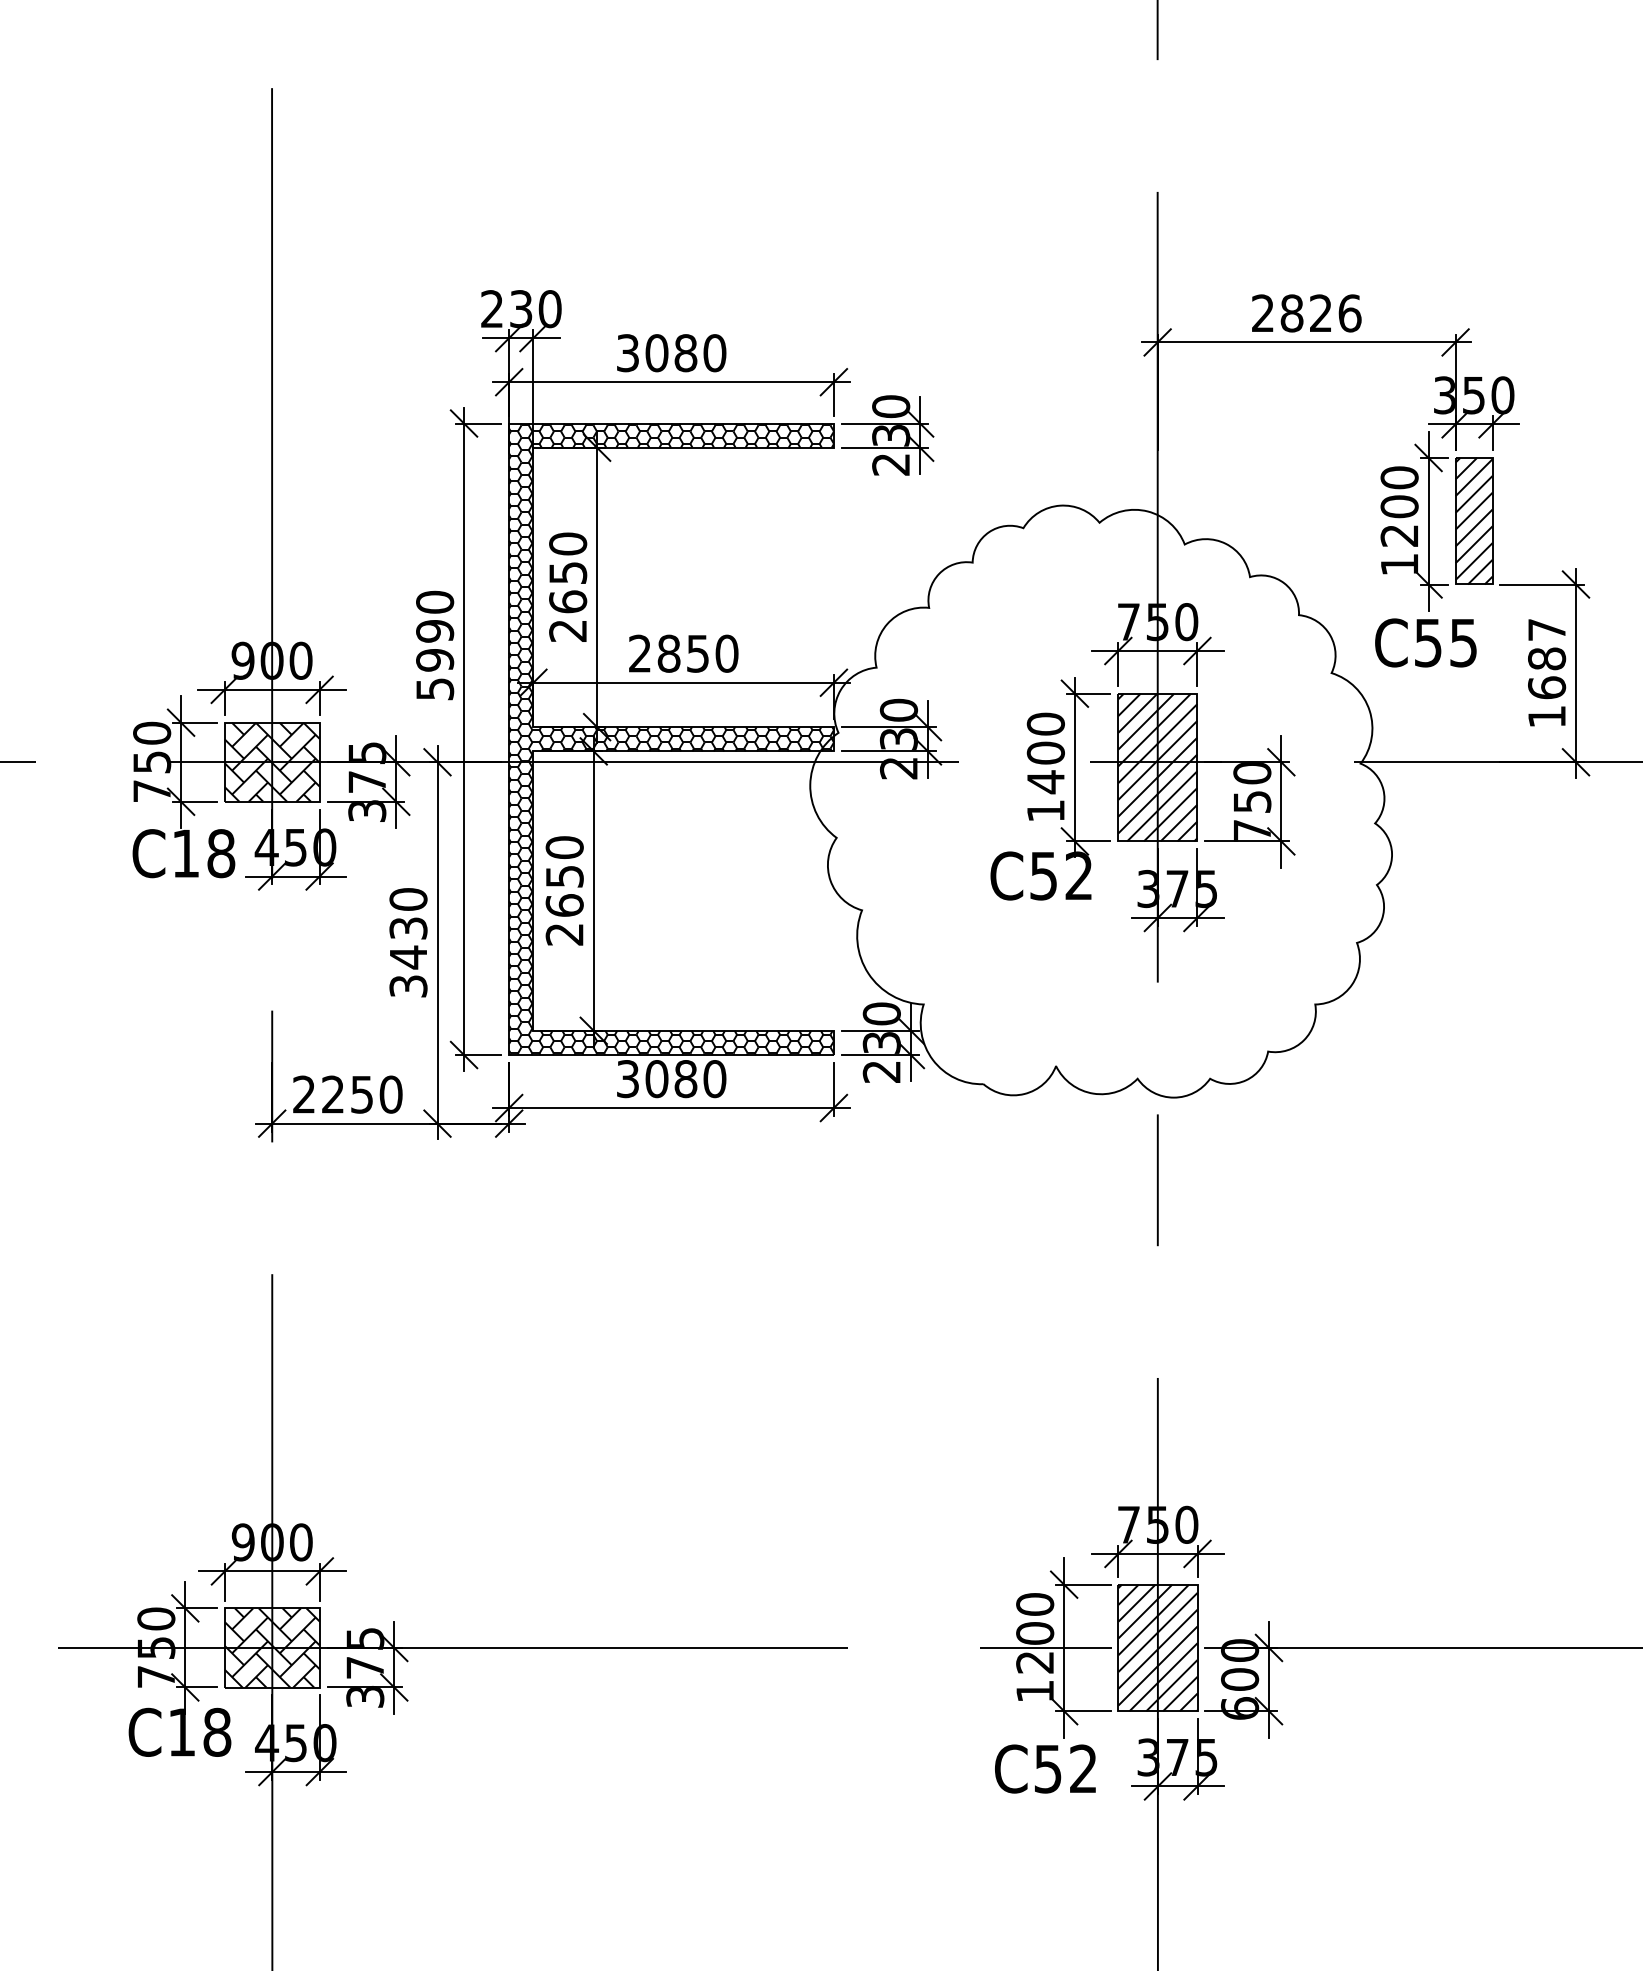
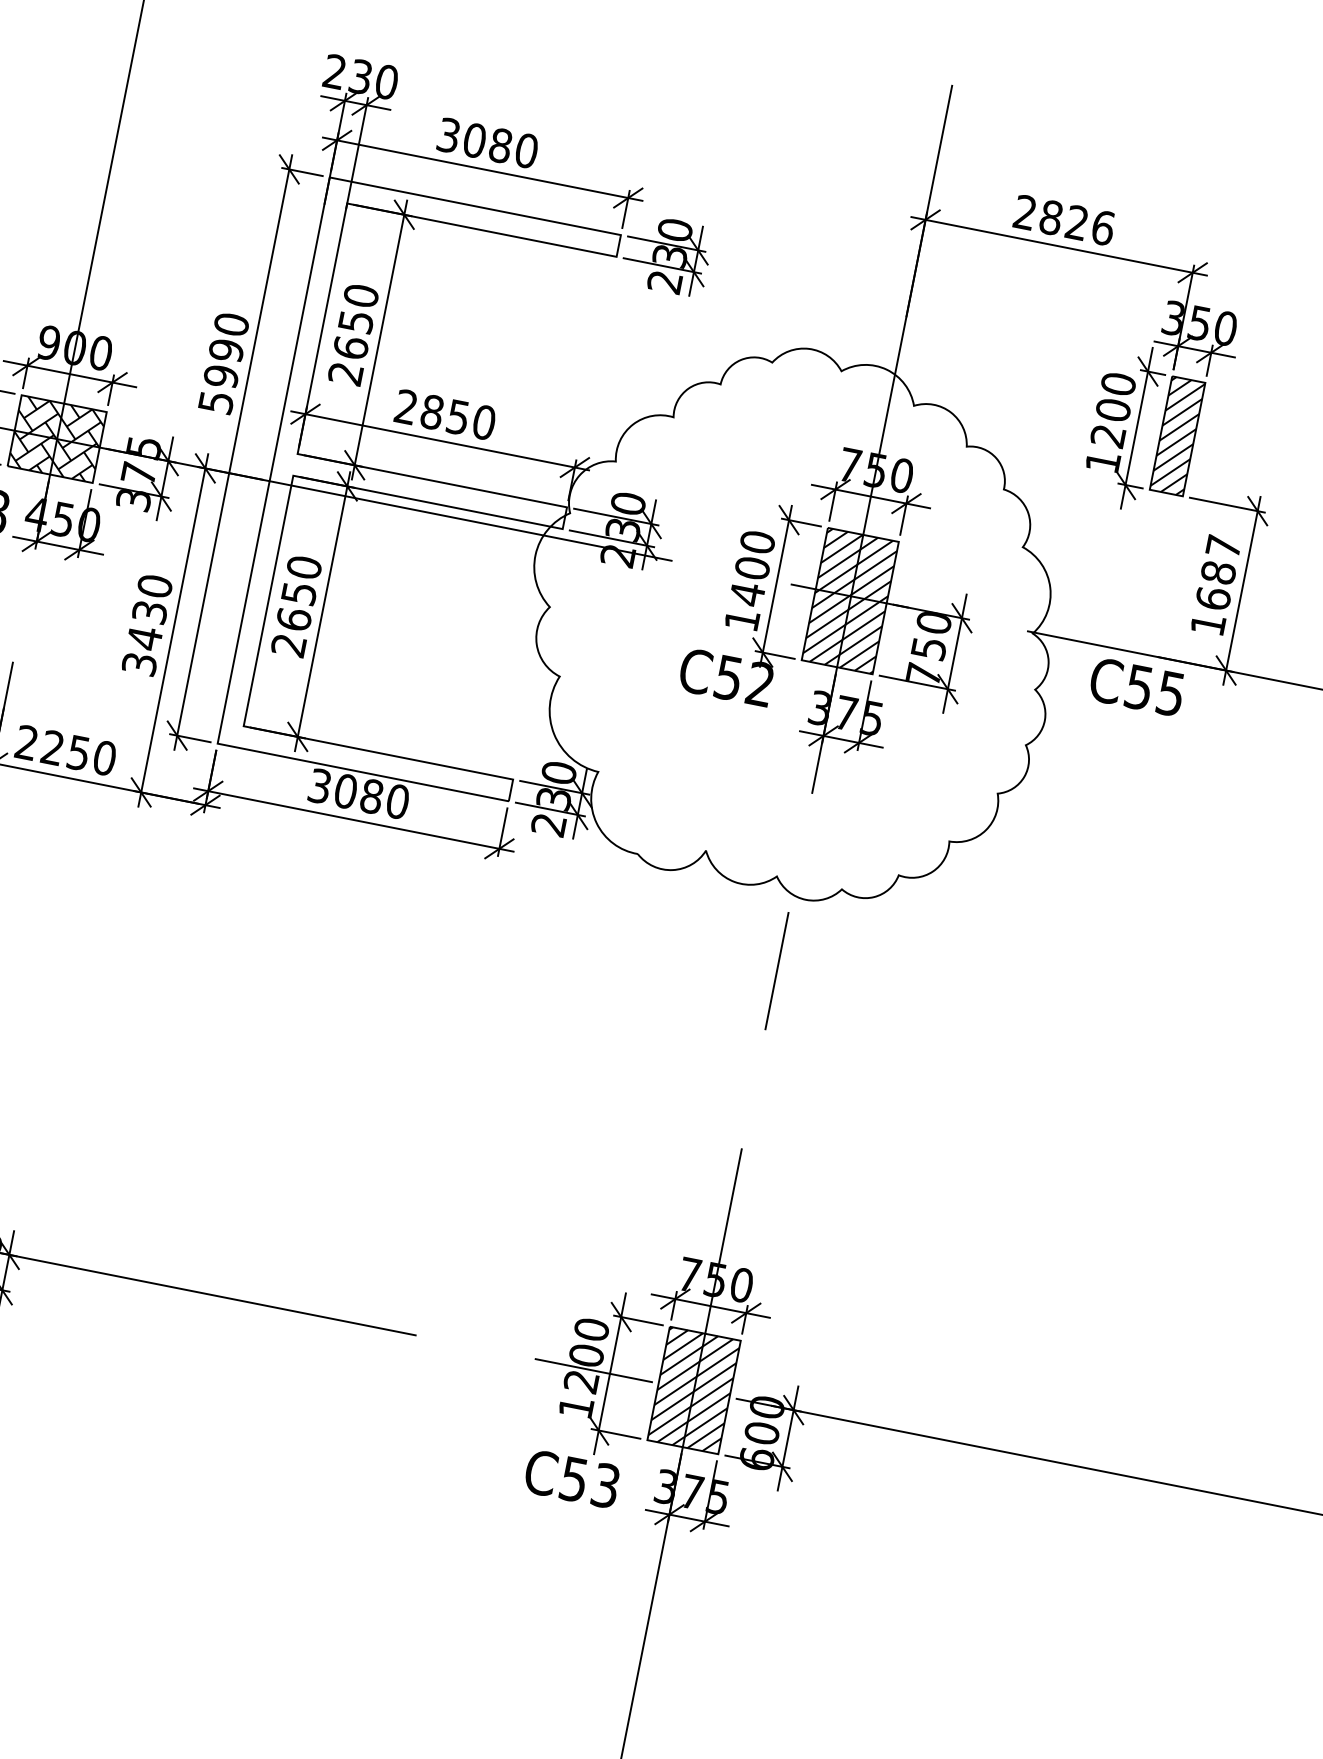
text: (1425, 642) -> (1136, 686), moved
hatch: (671, 739) -> (419, 489), removed
text: (1083, 1768) -> (605, 1485), C52 -> C53

